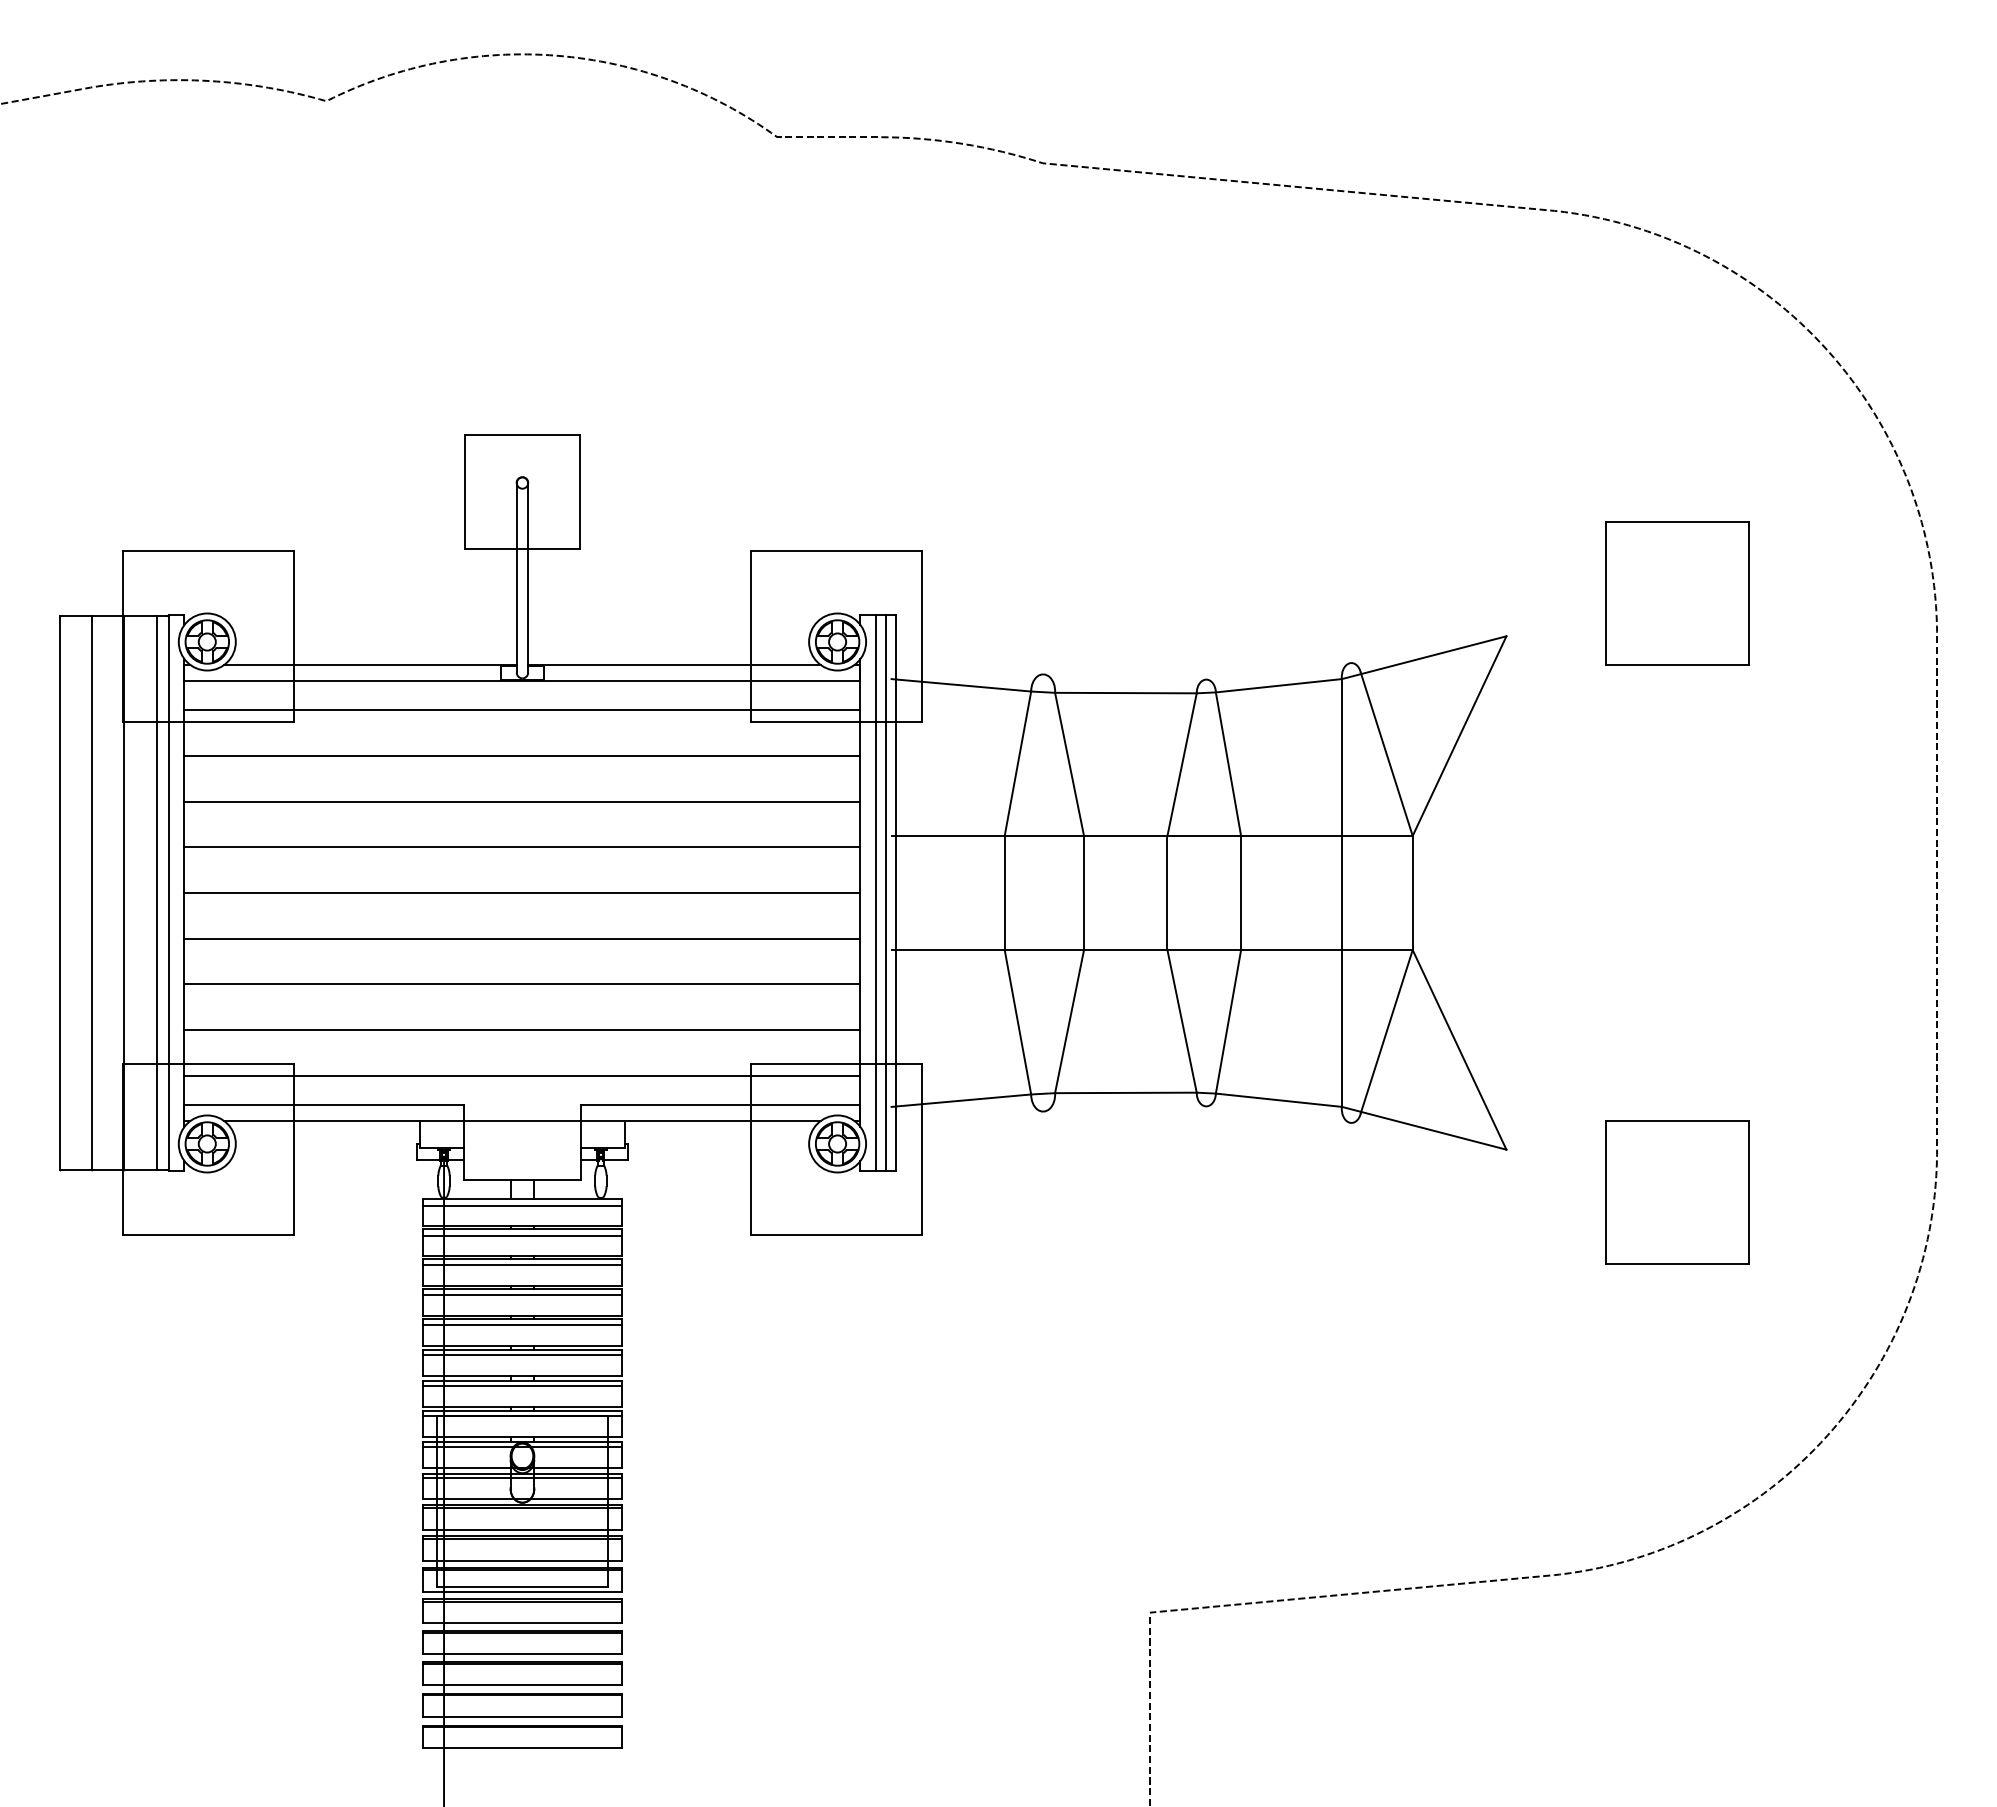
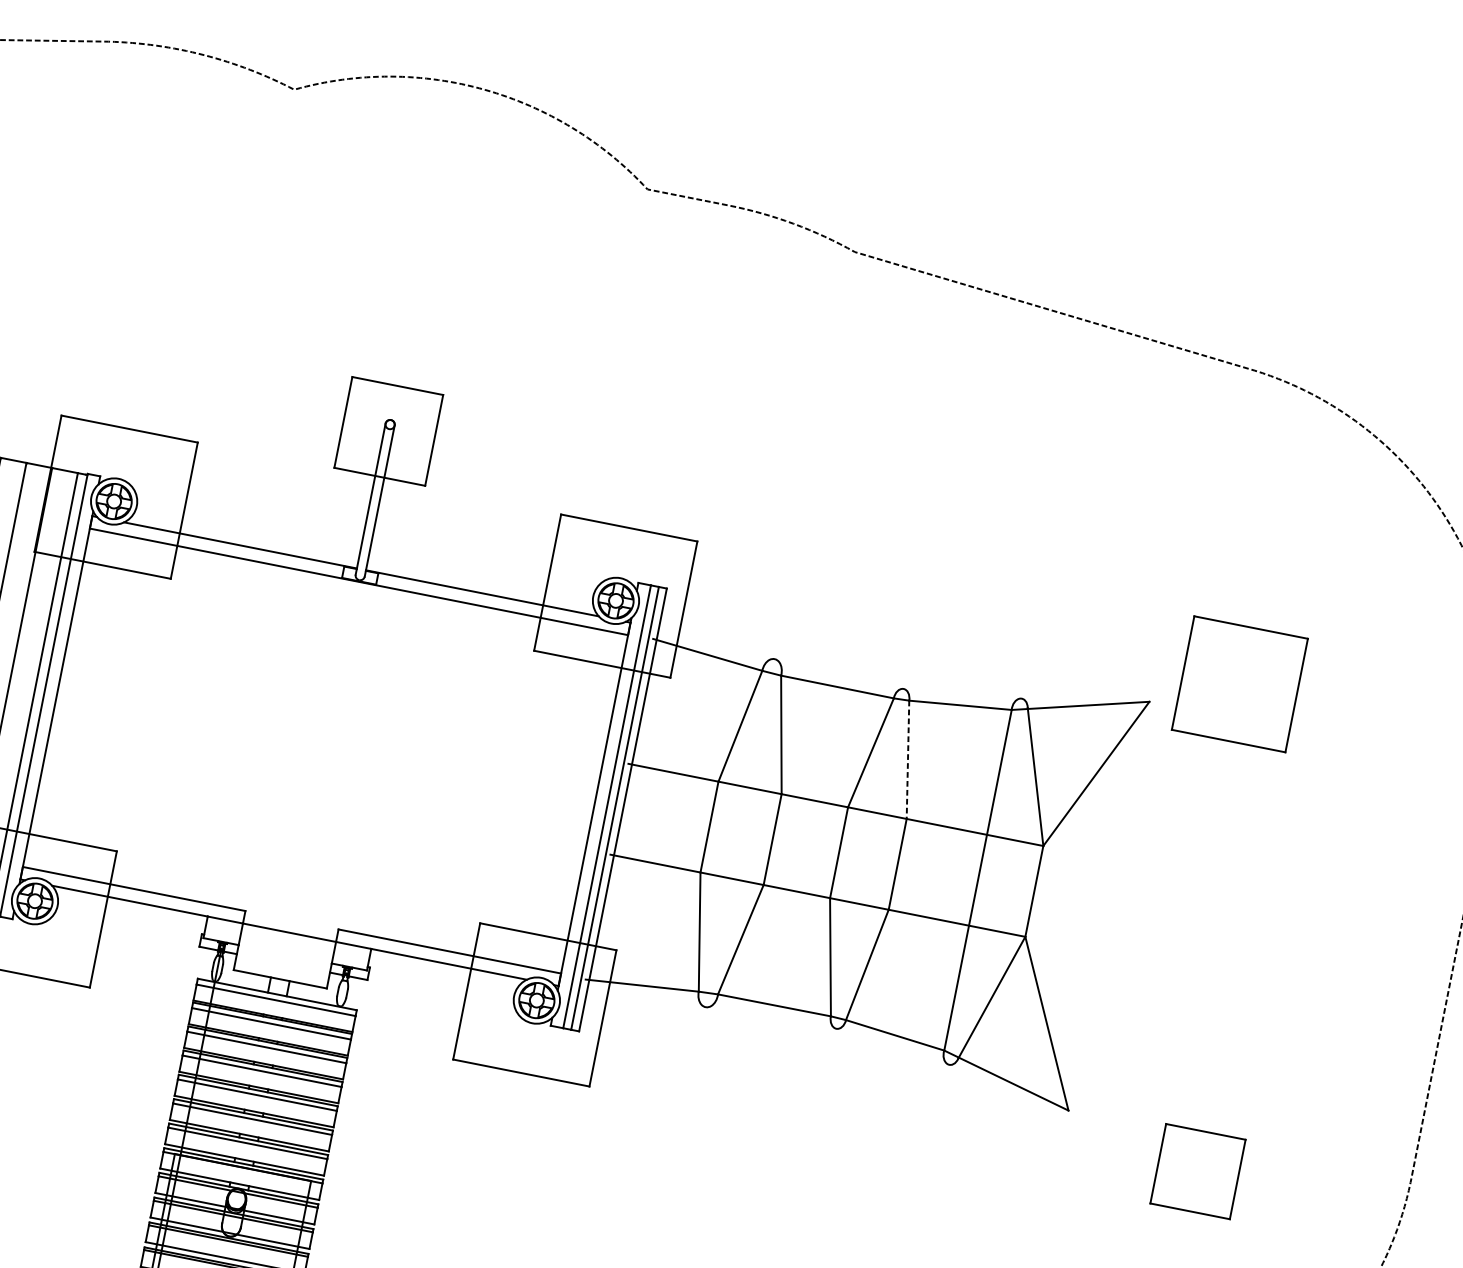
part: (1677, 593) -> (1239, 684), moved
line: (522, 710) -> (354, 605), removed
line: (522, 756) -> (347, 642), removed
line: (1228, 764) -> (907, 760), solid -> dashed
line: (522, 801) -> (339, 678), removed
line: (522, 847) -> (332, 714), removed
line: (522, 893) -> (325, 751), removed
line: (522, 938) -> (318, 787), removed
line: (522, 984) -> (311, 823), removed
line: (522, 1029) -> (304, 859), removed
line: (522, 1075) -> (296, 896), removed
part: (1677, 1192) -> (1197, 1171), size x0.7

